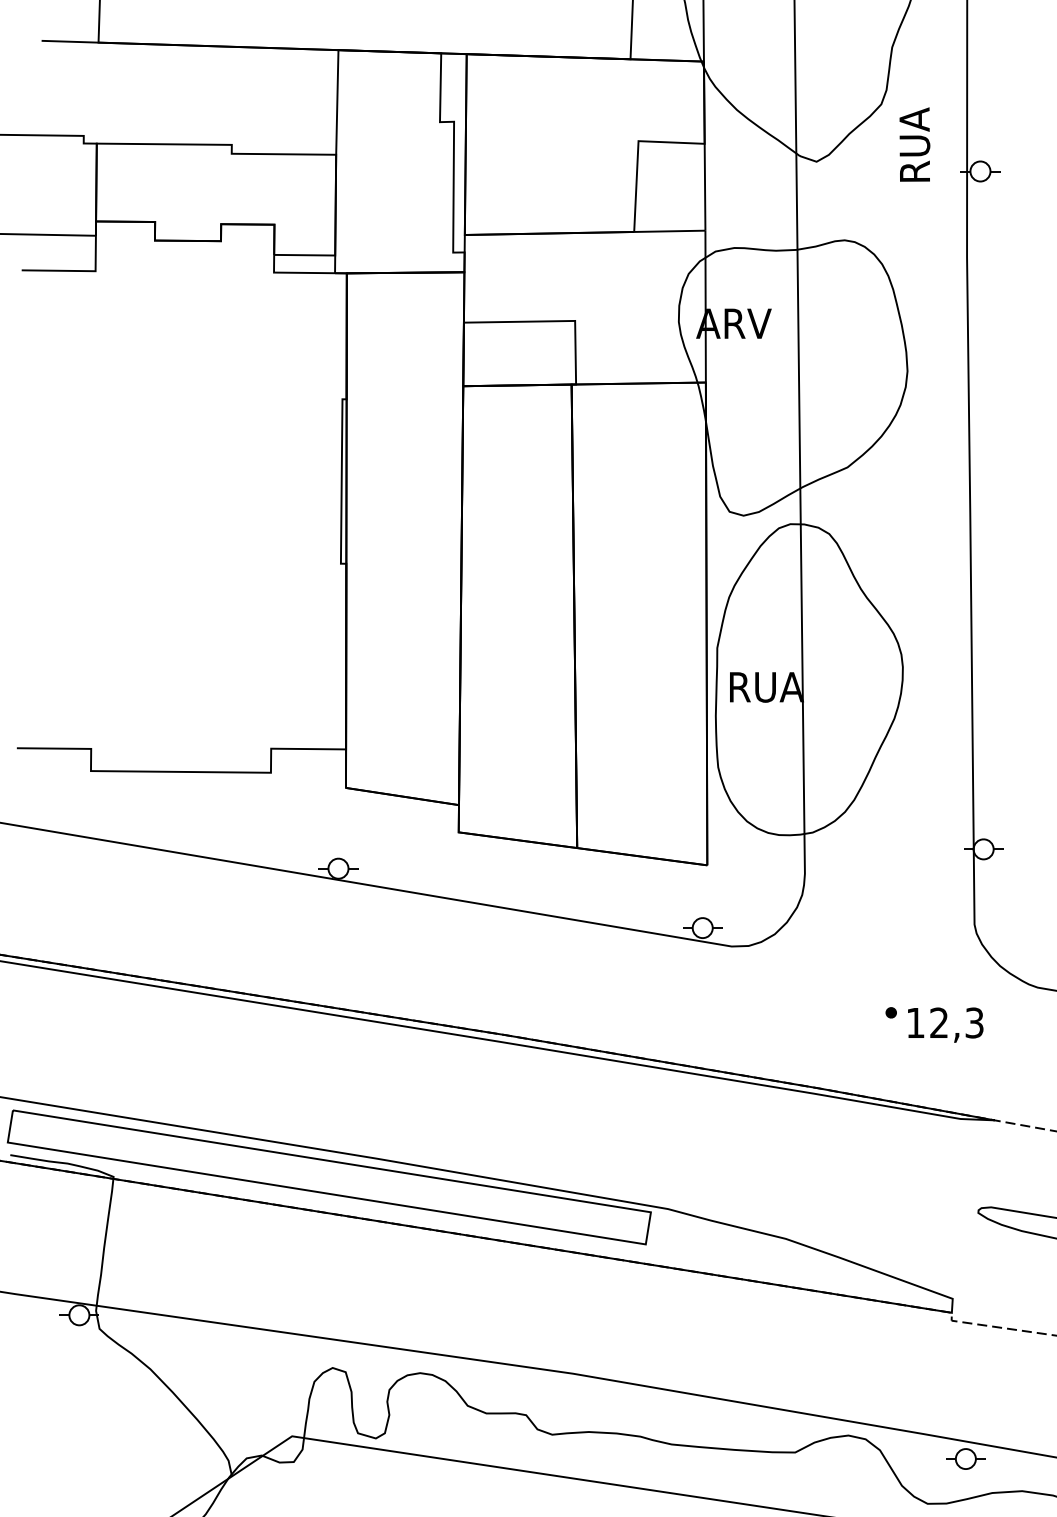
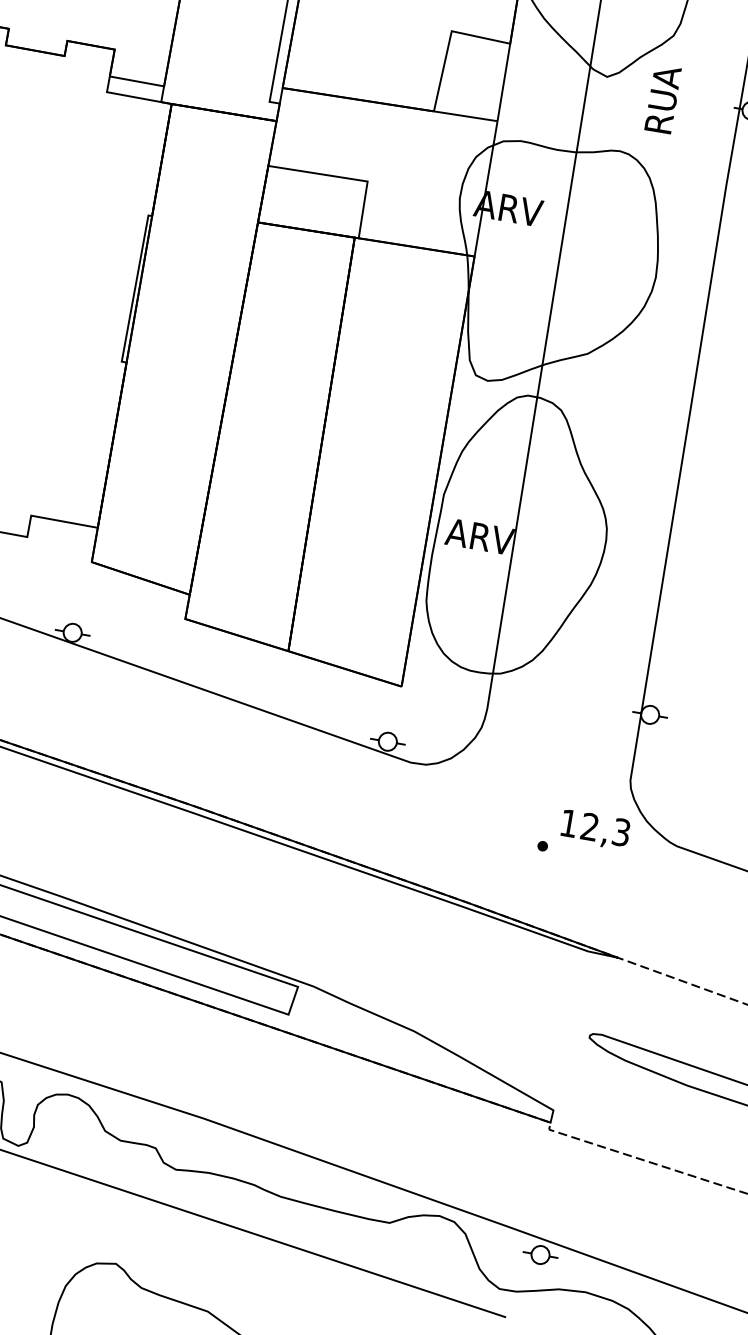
text: (914, 144) -> (662, 99), moved
text: (764, 687) -> (479, 537), RUA -> ARV
text: (945, 1024) -> (595, 829), moved

